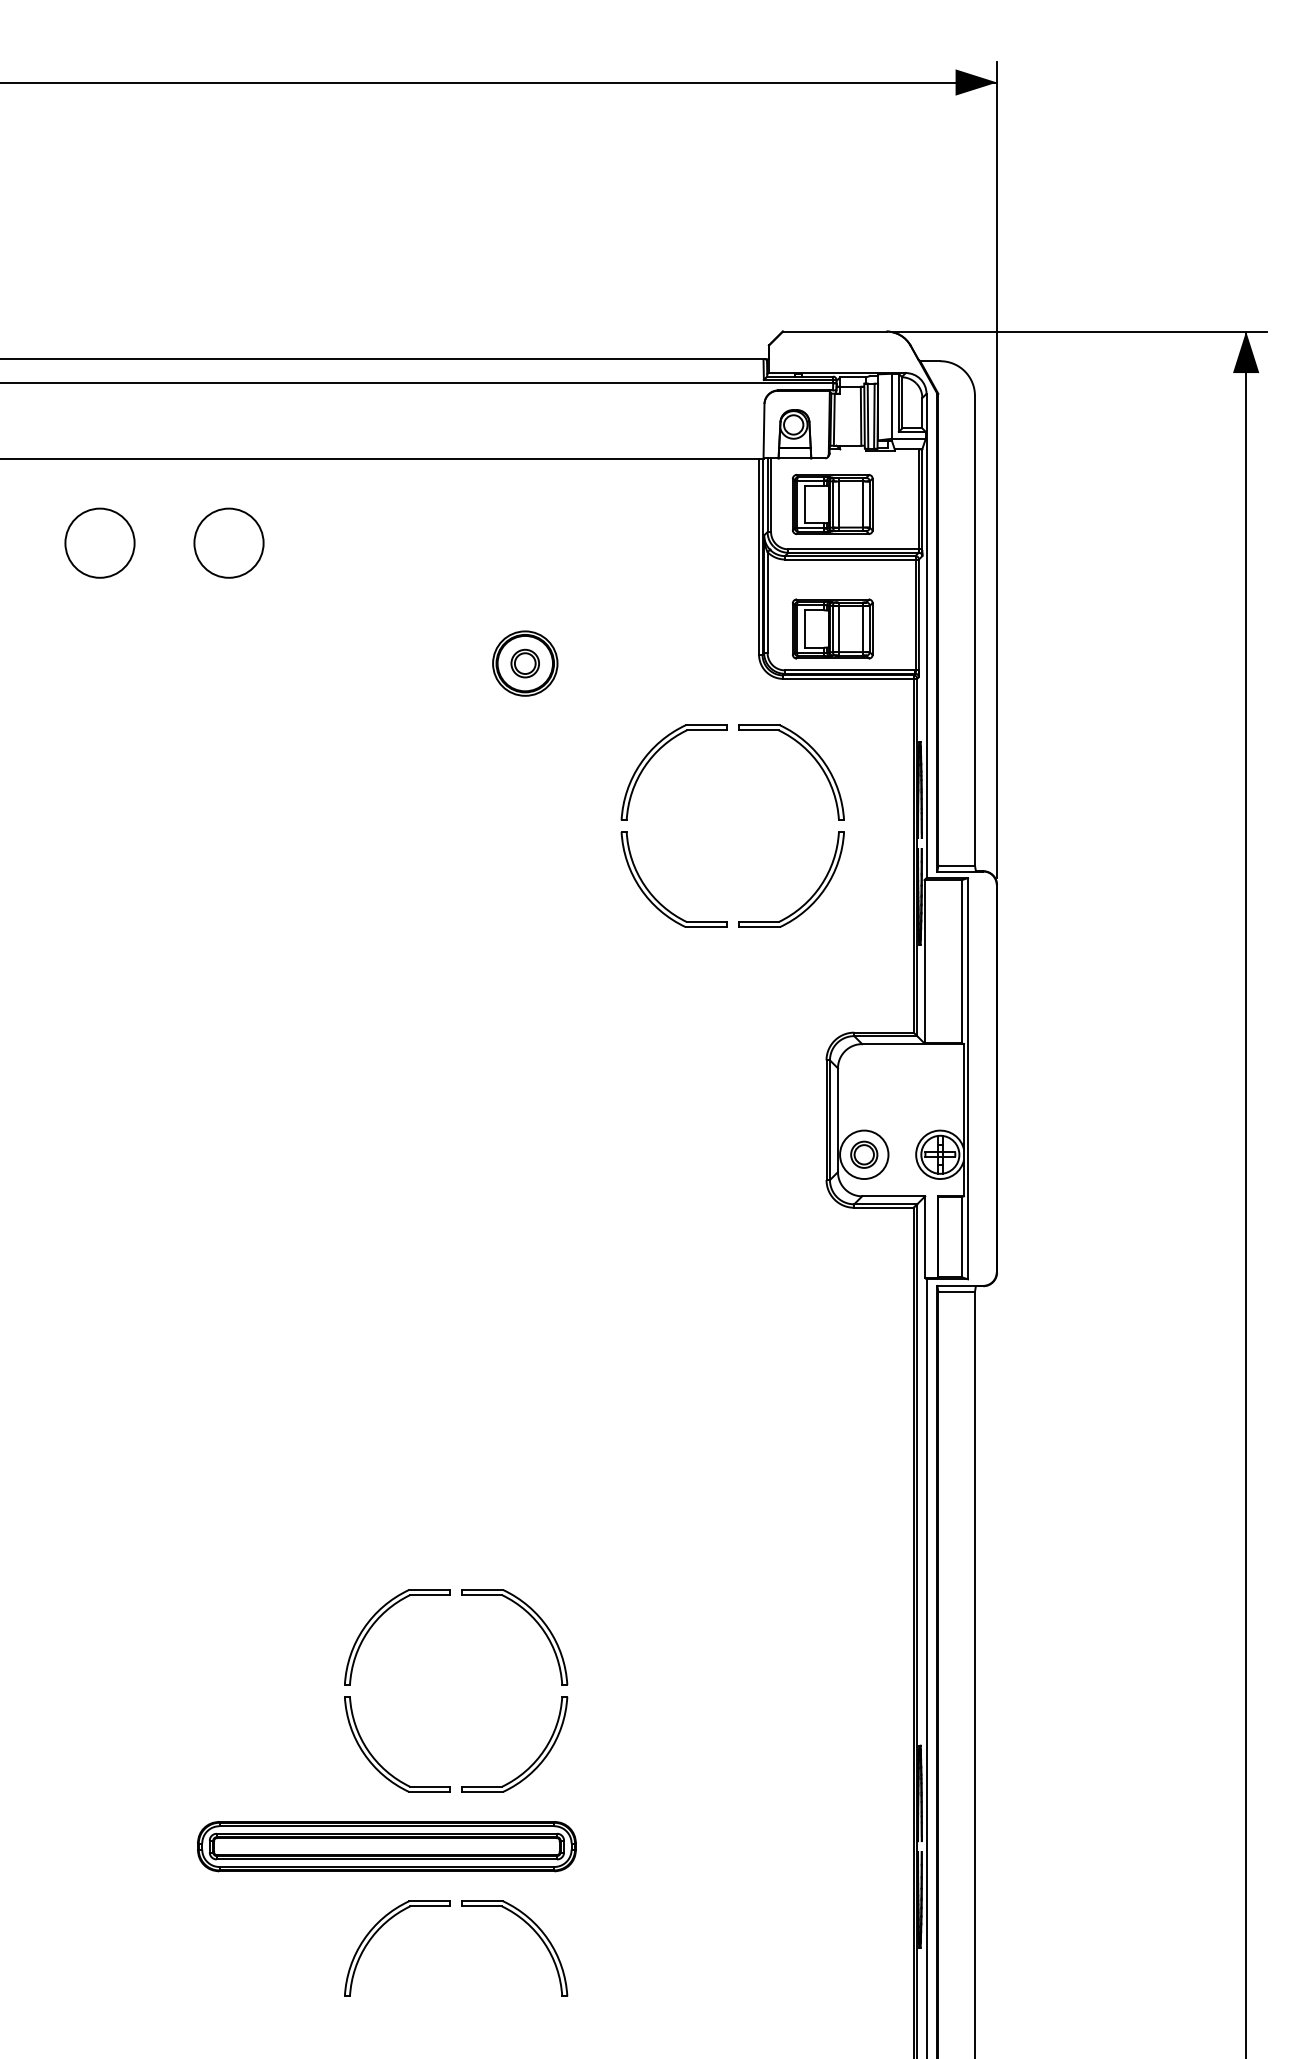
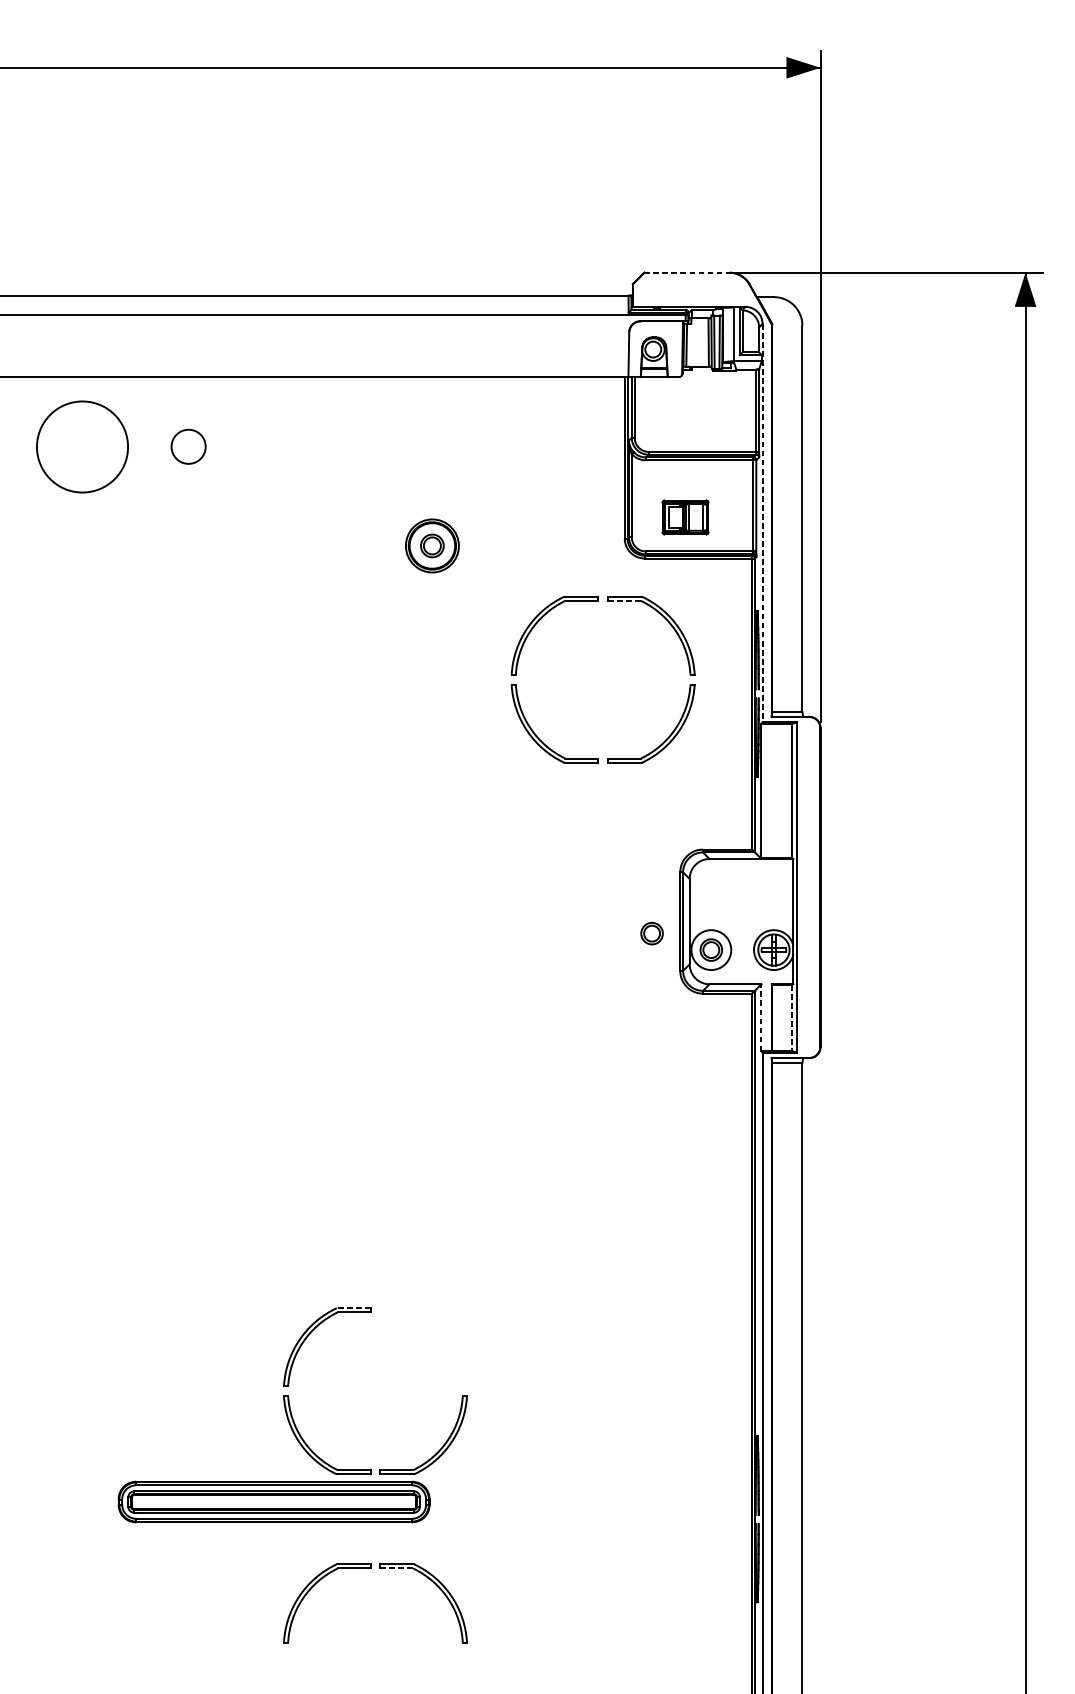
line: (834, 331) -> (686, 272), solid -> dashed
part: (832, 504) -> (685, 415), removed
circle: (99, 542) -> (82, 446), size x1.6
circle: (228, 542) -> (188, 446), size x0.6
part: (832, 628) -> (685, 517), size x0.7
line: (926, 636) -> (762, 523), solid -> dashed
line: (758, 730) -> (624, 600), solid -> dashed
part: (792, 1134) -> (652, 933), added
line: (925, 1237) -> (761, 1018), solid -> dashed
line: (962, 1237) -> (792, 1018), solid -> dashed
line: (429, 1589) -> (353, 1307), solid -> dashed
part: (532, 1618) -> (438, 1331), removed
part: (386, 1846) -> (273, 1501), moved
line: (481, 1906) -> (396, 1568), solid -> dashed

